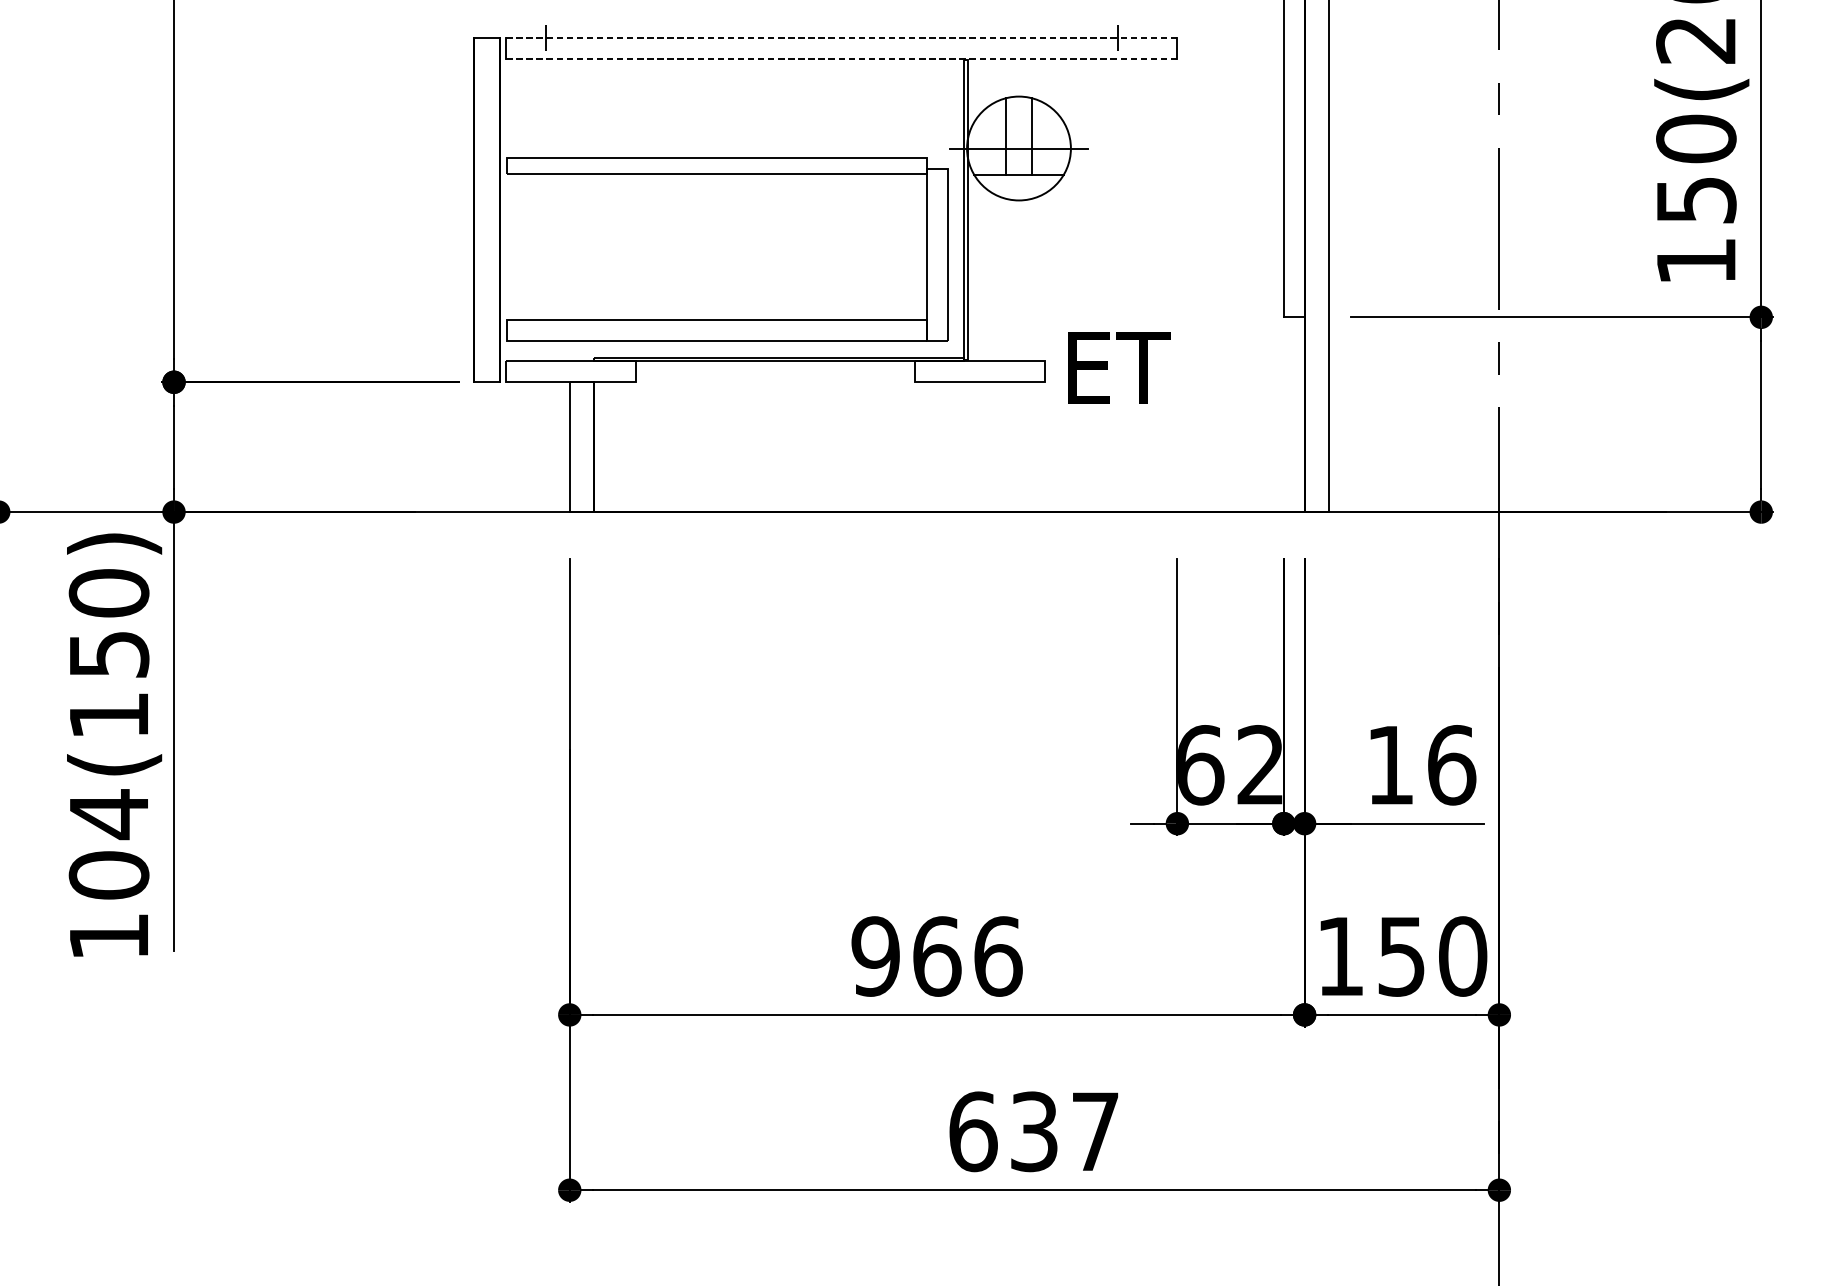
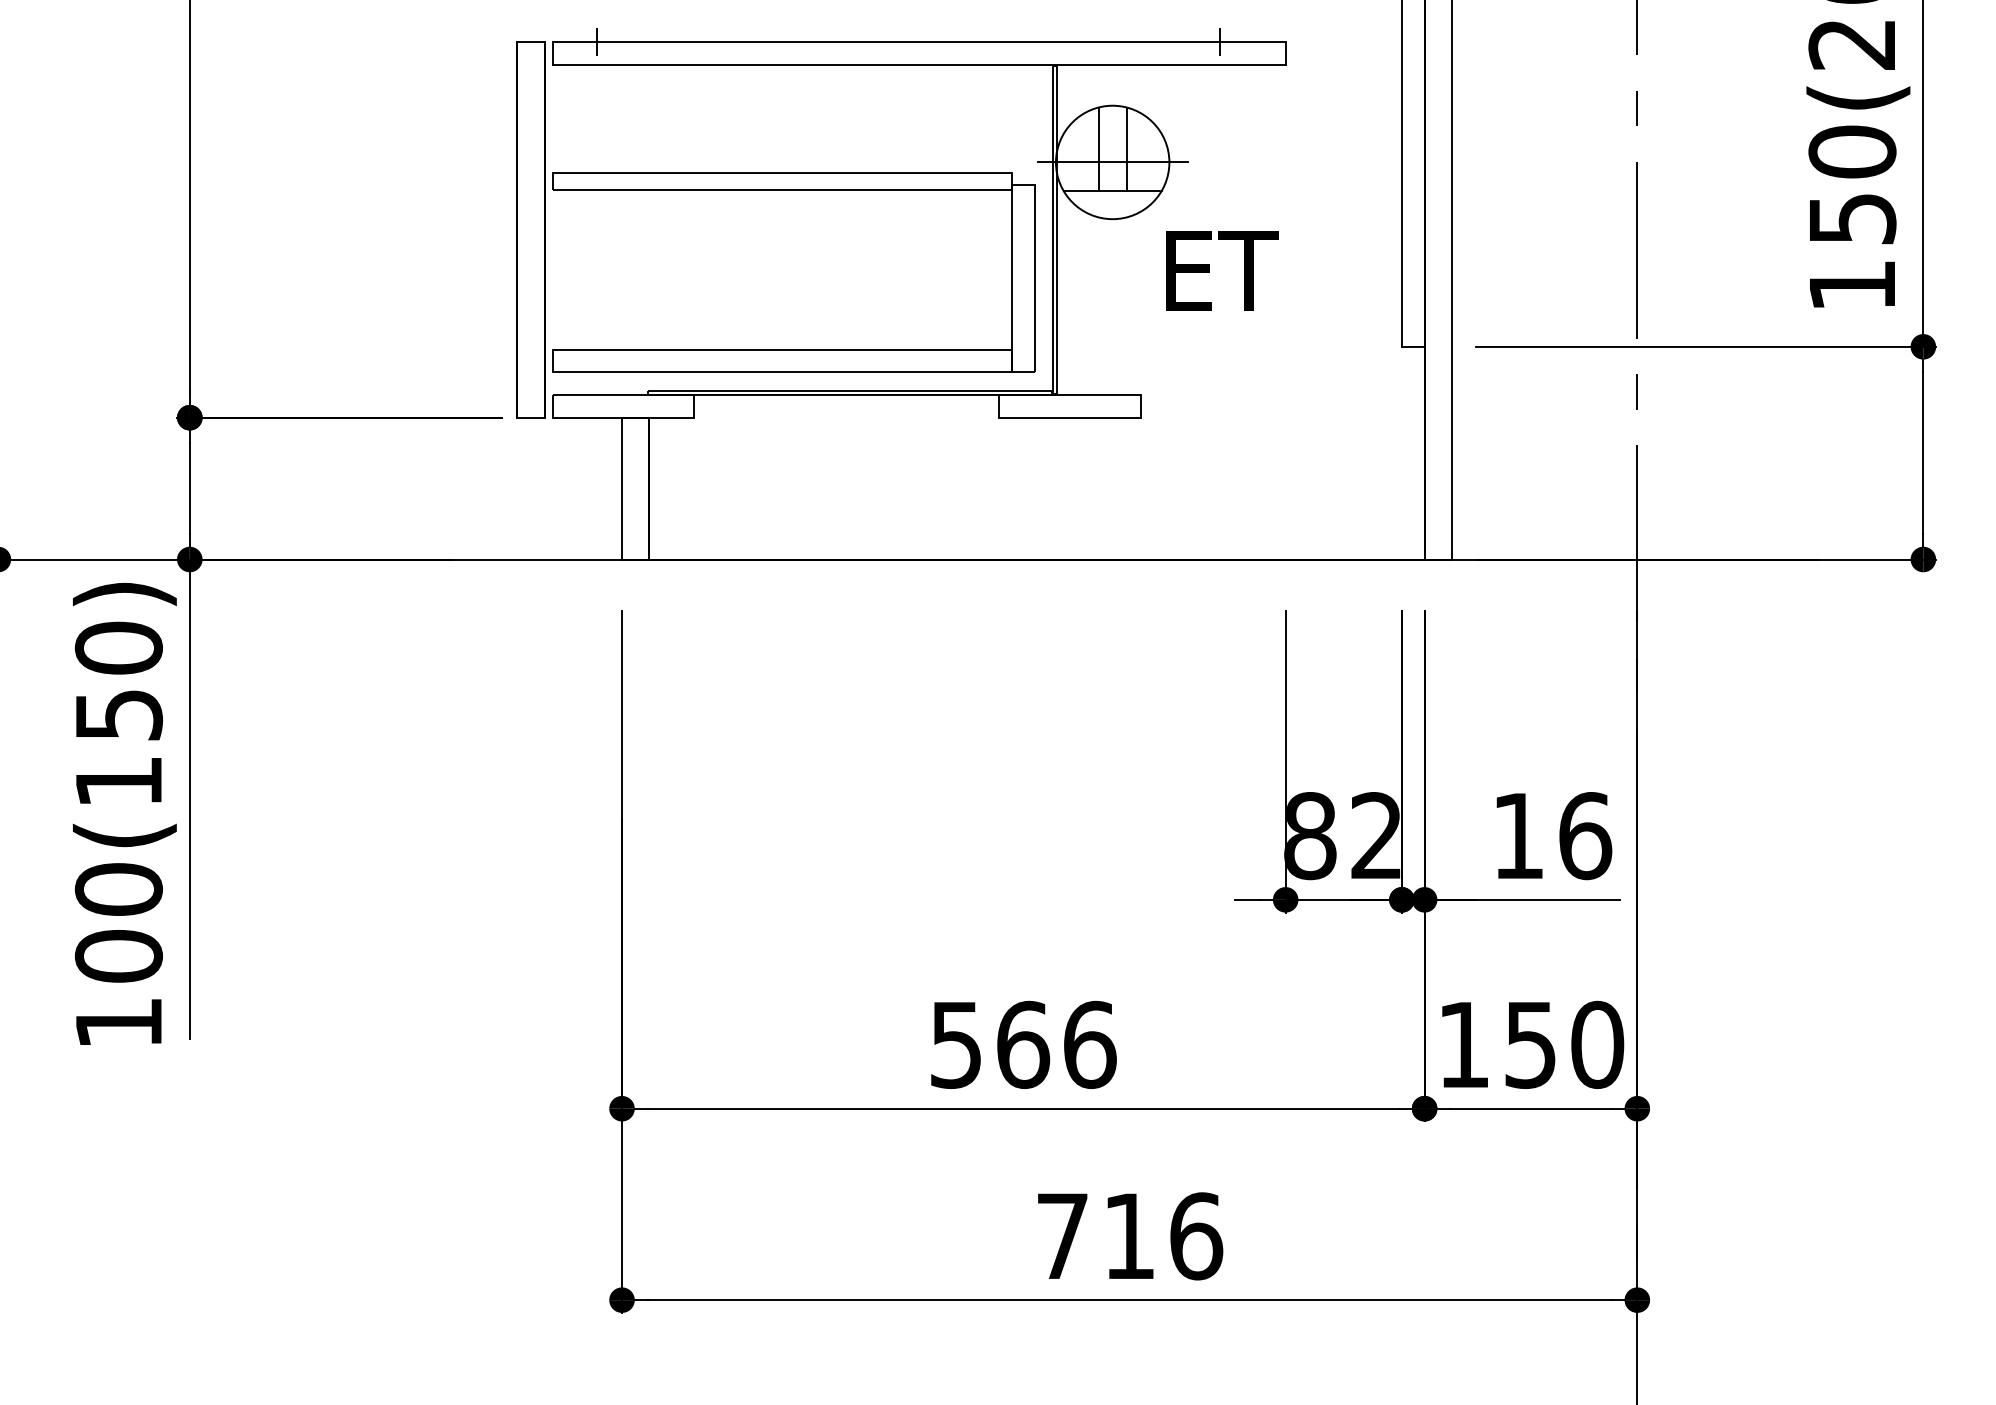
line: (842, 37) -> (919, 41), dashed -> solid
line: (842, 58) -> (919, 64), dashed -> solid
text: (1119, 367) -> (1222, 270), moved
text: (1200, 765) -> (1310, 836), 62 -> 82
text: (108, 814) -> (118, 889), 104(150) -> 100(150)
text: (875, 956) -> (955, 1044), 966 -> 566
text: (1034, 1131) -> (1129, 1236), 637 -> 716

